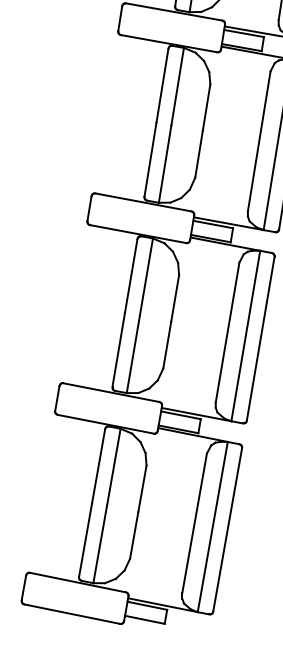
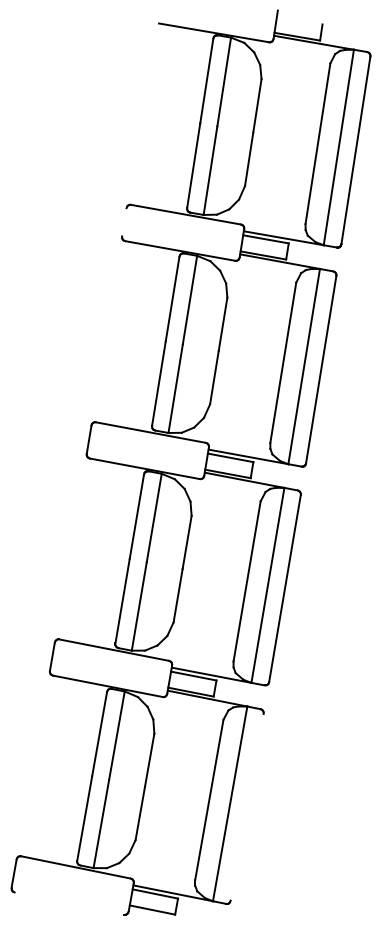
line: (120, 18) -> (124, 222), removed
line: (227, 529) -> (246, 806), removed
line: (72, 614) -> (69, 903), removed

